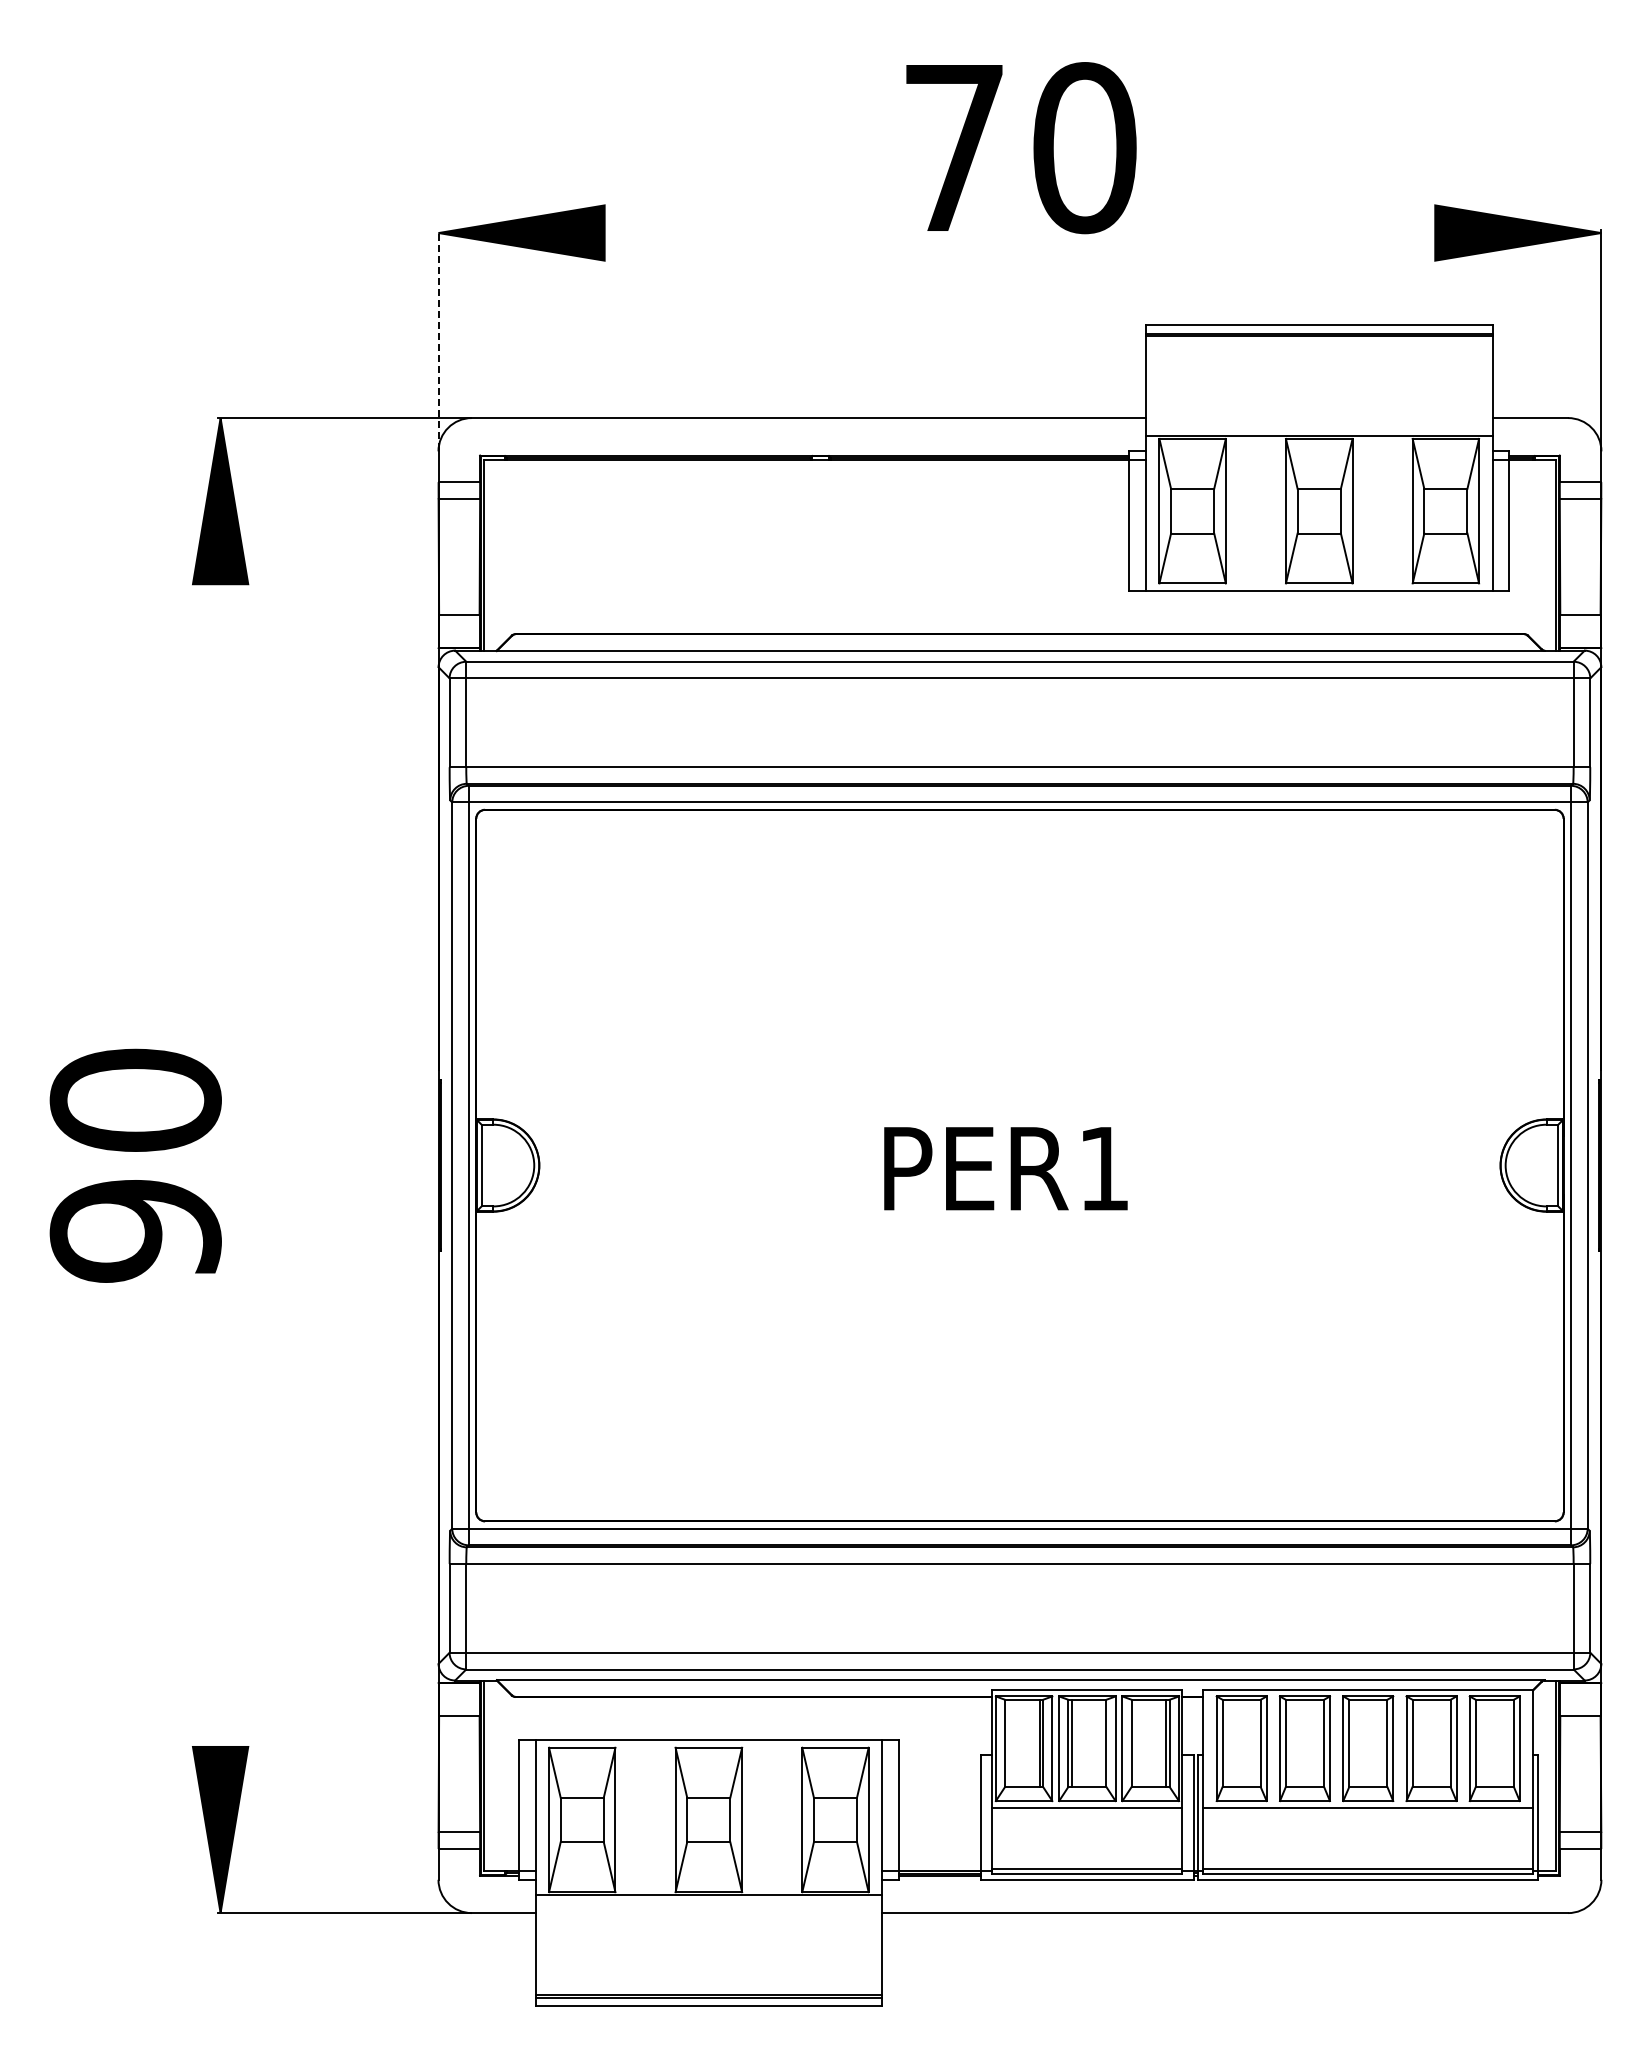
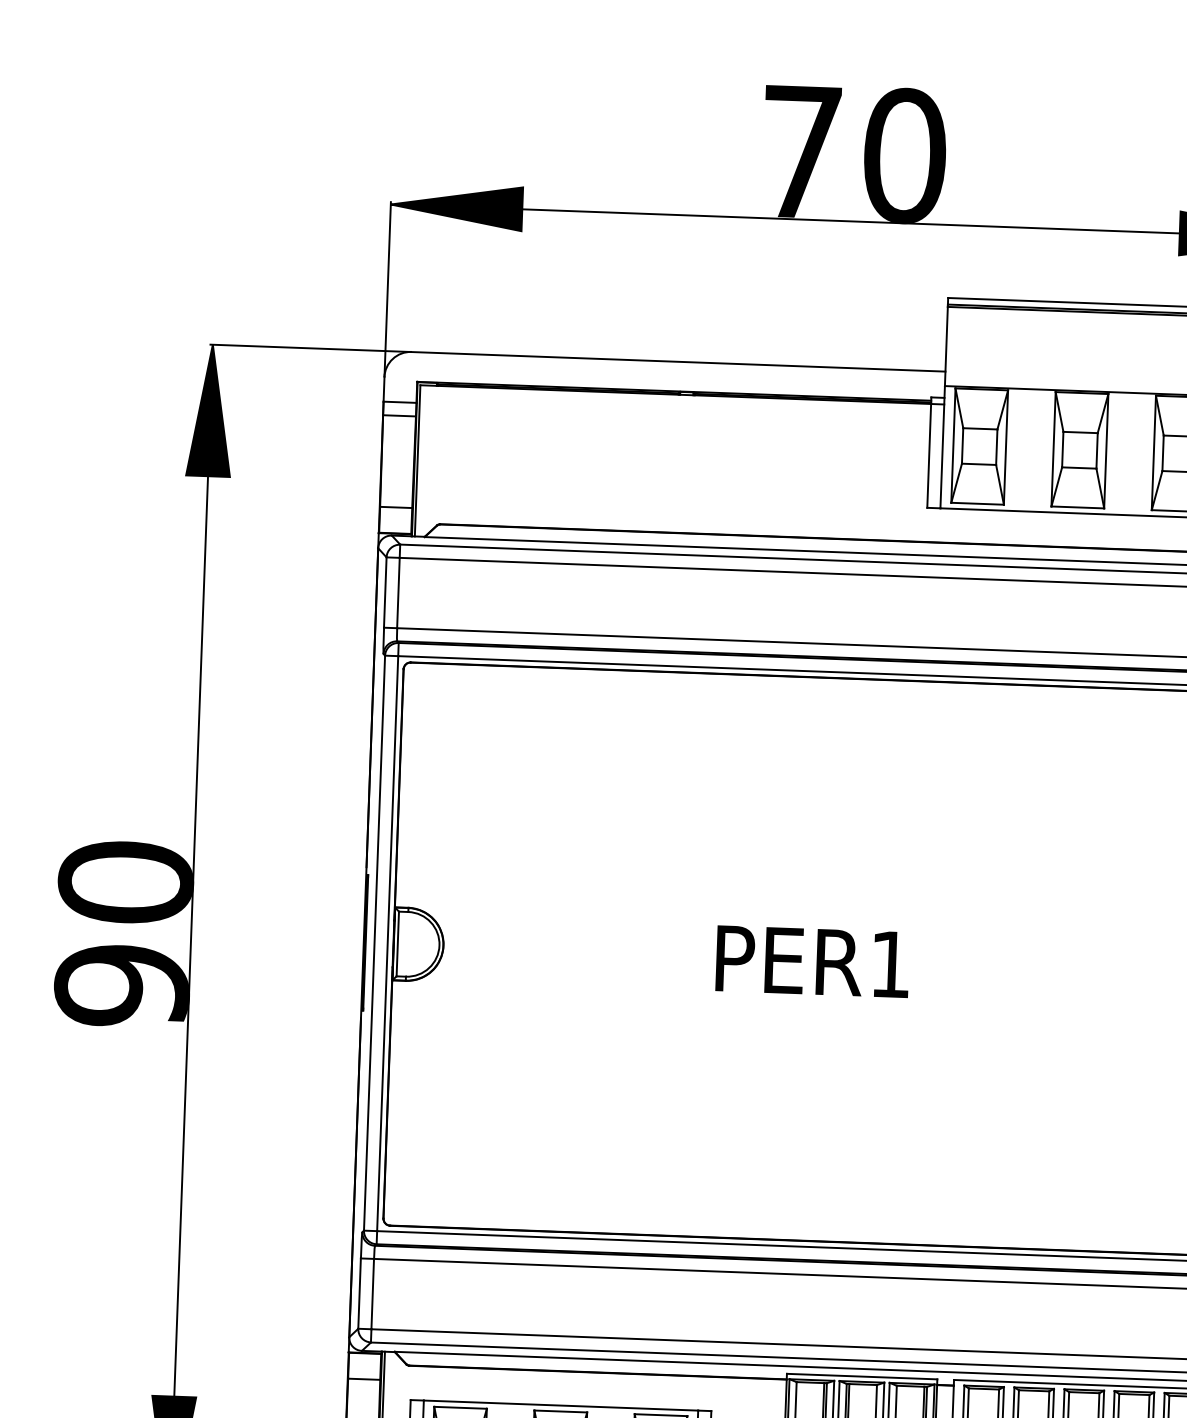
line: (1019, 233) -> (850, 221), added
line: (438, 339) -> (387, 288), dashed -> solid
line: (220, 1165) -> (191, 936), added

